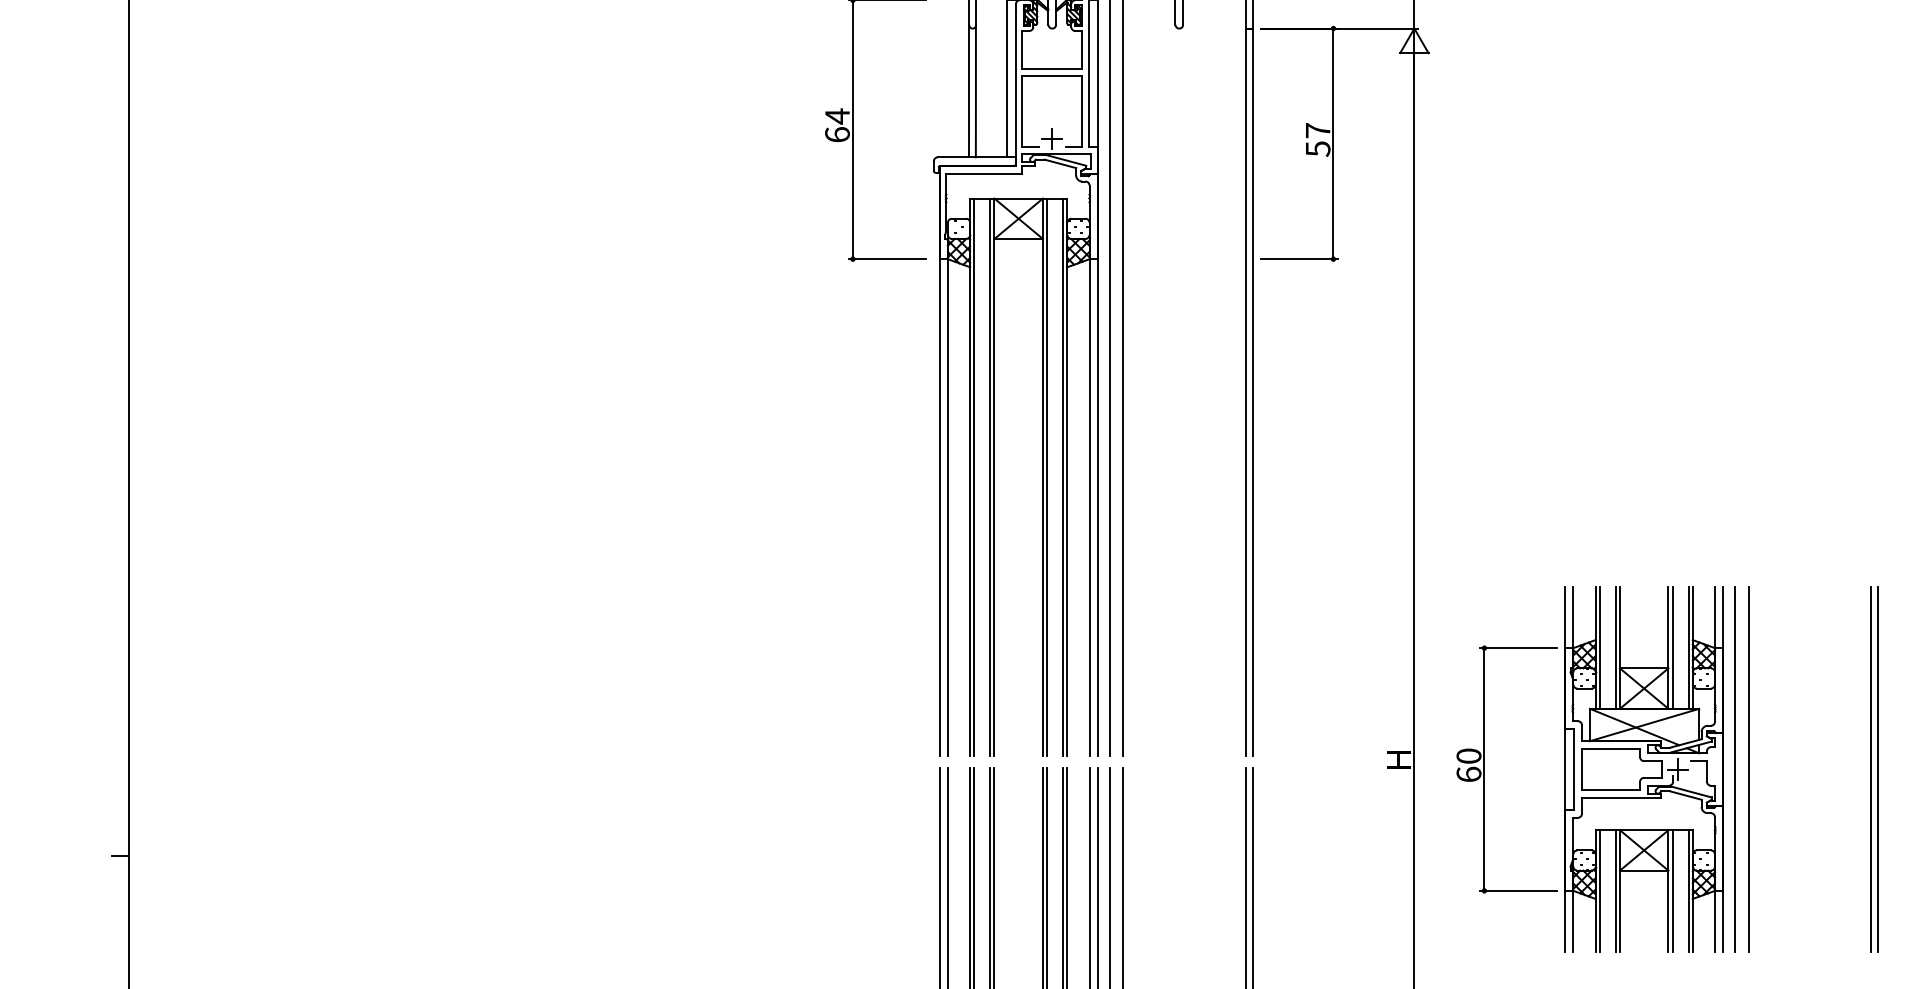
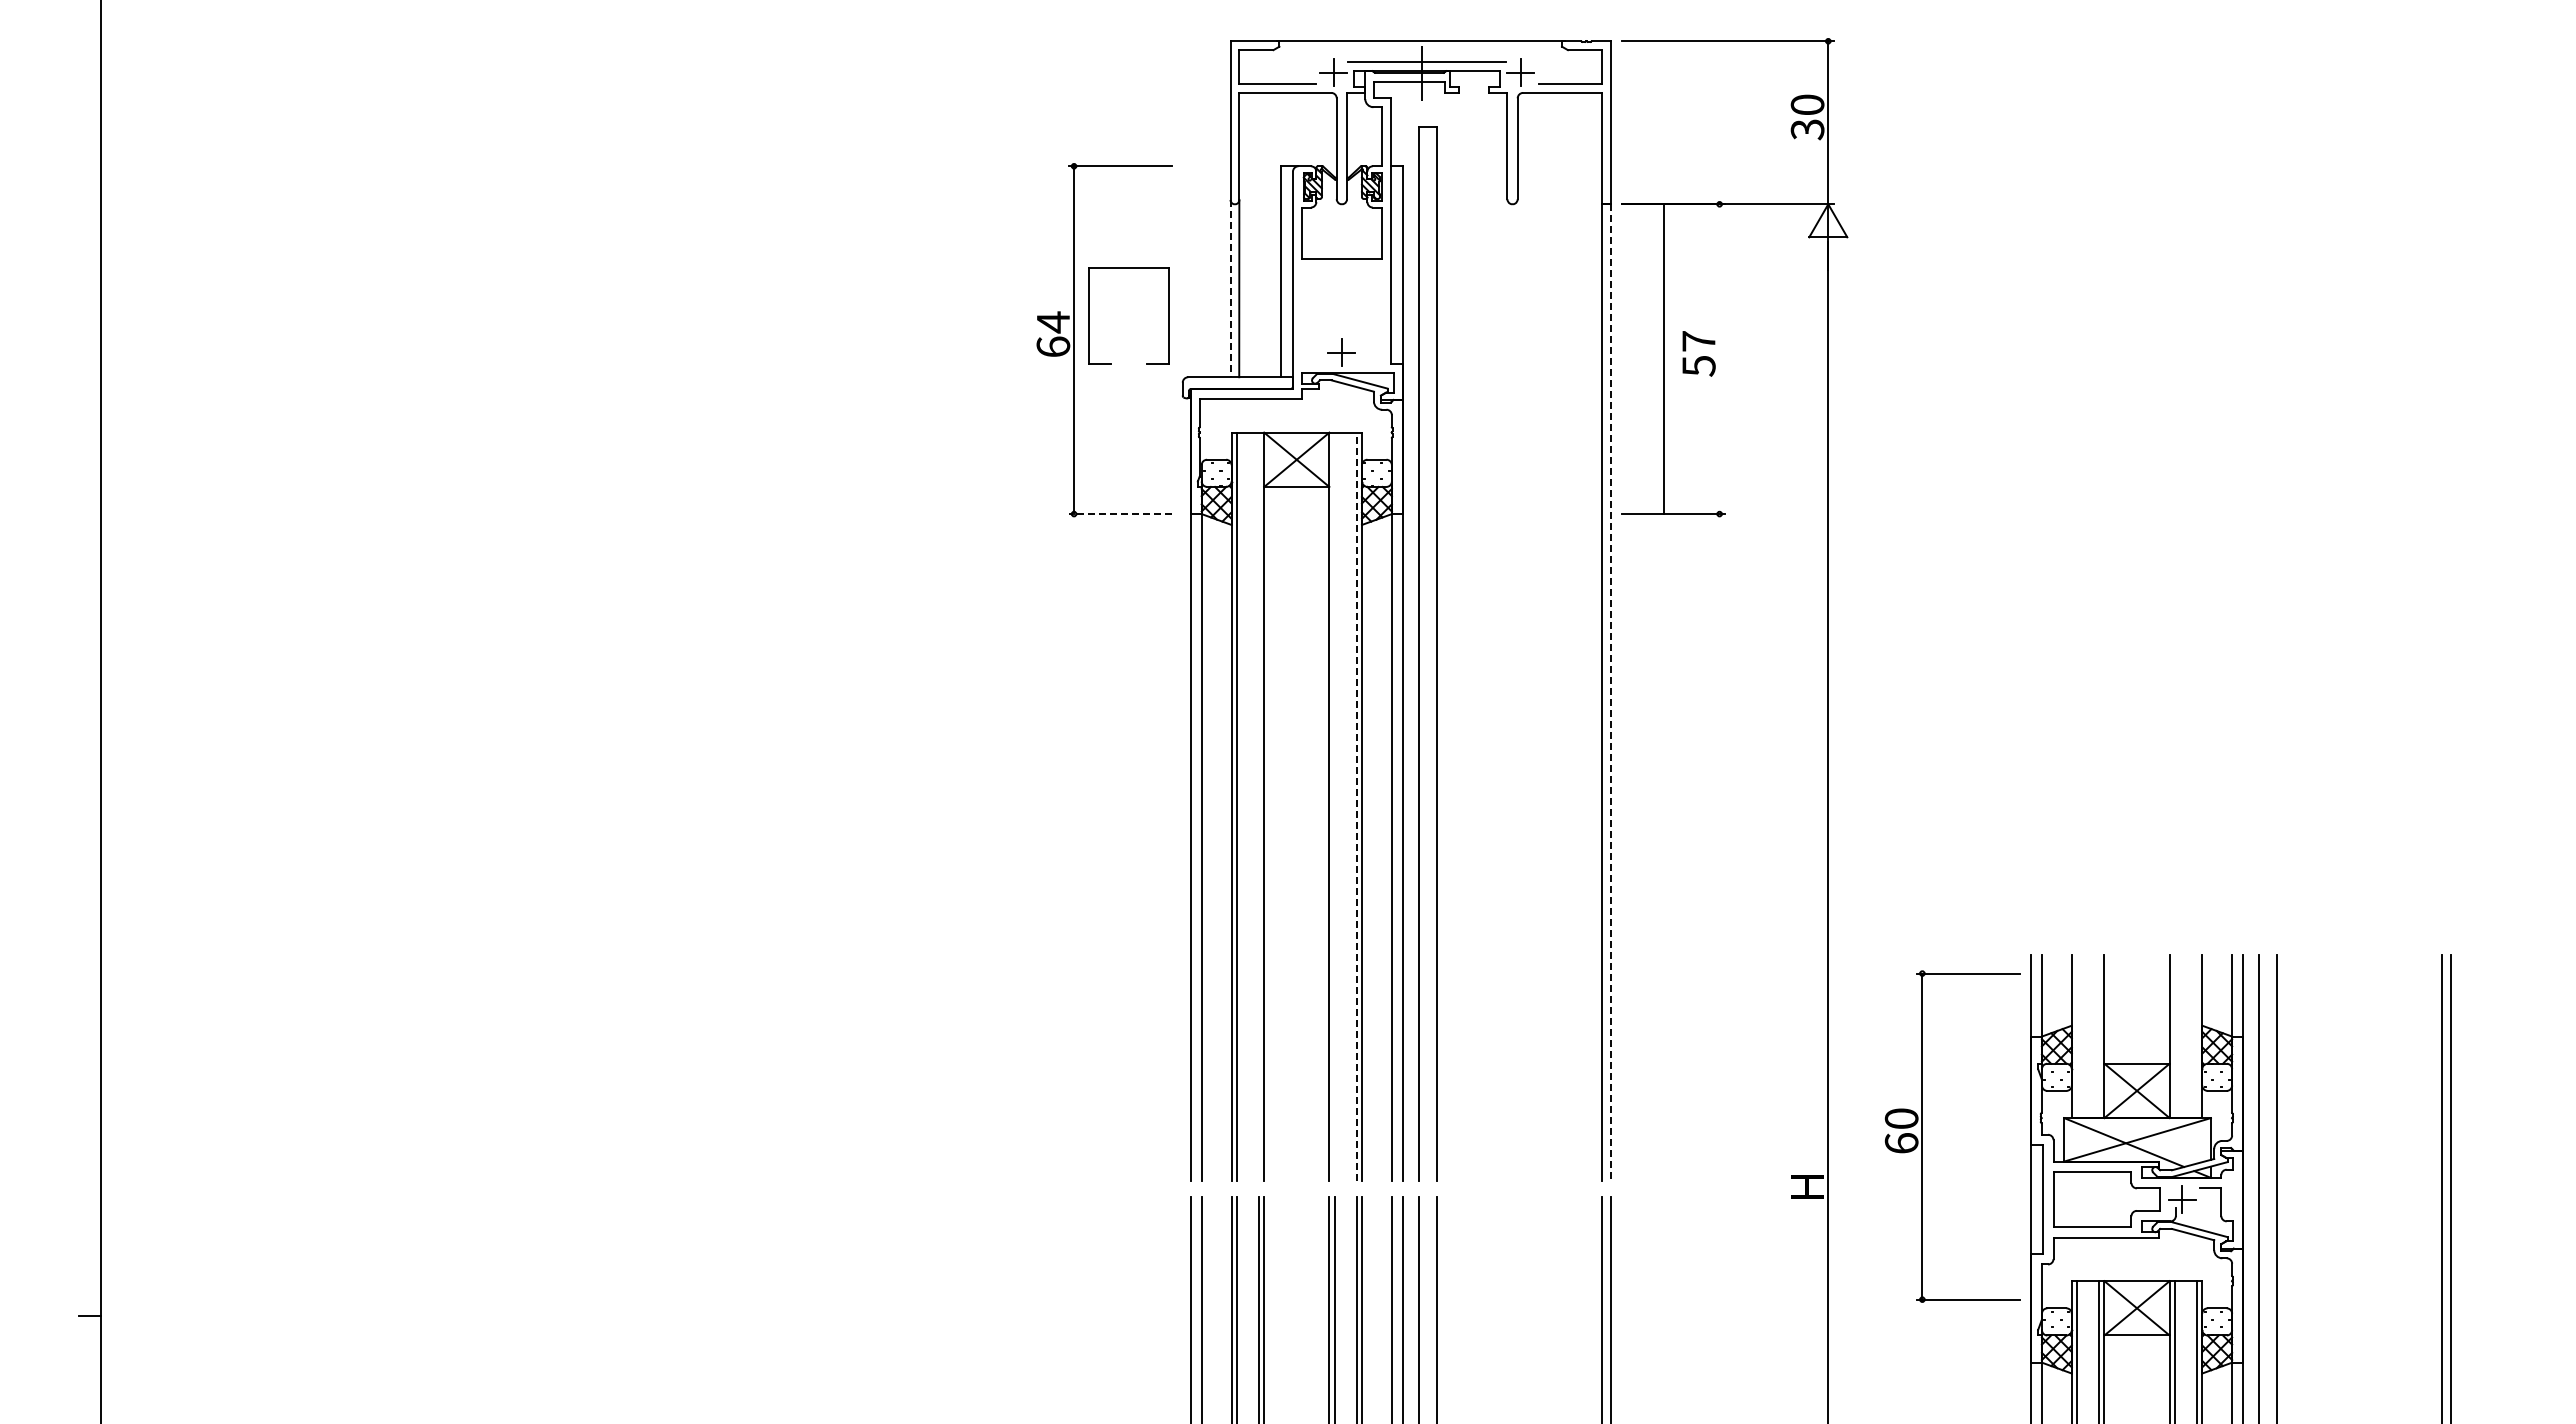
line: (969, 91) -> (1230, 288), solid -> dashed
part: (1022, 111) -> (1089, 315), moved
line: (1333, 144) -> (1663, 359), moved
line: (887, 259) -> (1120, 514), solid -> dashed
line: (1252, 392) -> (1610, 693), solid -> dashed
line: (990, 476) -> (1258, 806), removed
line: (1046, 476) -> (1334, 806), removed
line: (1063, 476) -> (1356, 806), solid -> dashed
line: (1599, 648) -> (2077, 1036), removed
line: (1616, 648) -> (2099, 1036), removed
line: (1672, 648) -> (2175, 1036), removed
line: (1688, 648) -> (2196, 1036), removed
part: (1484, 769) -> (1922, 1136), moved

